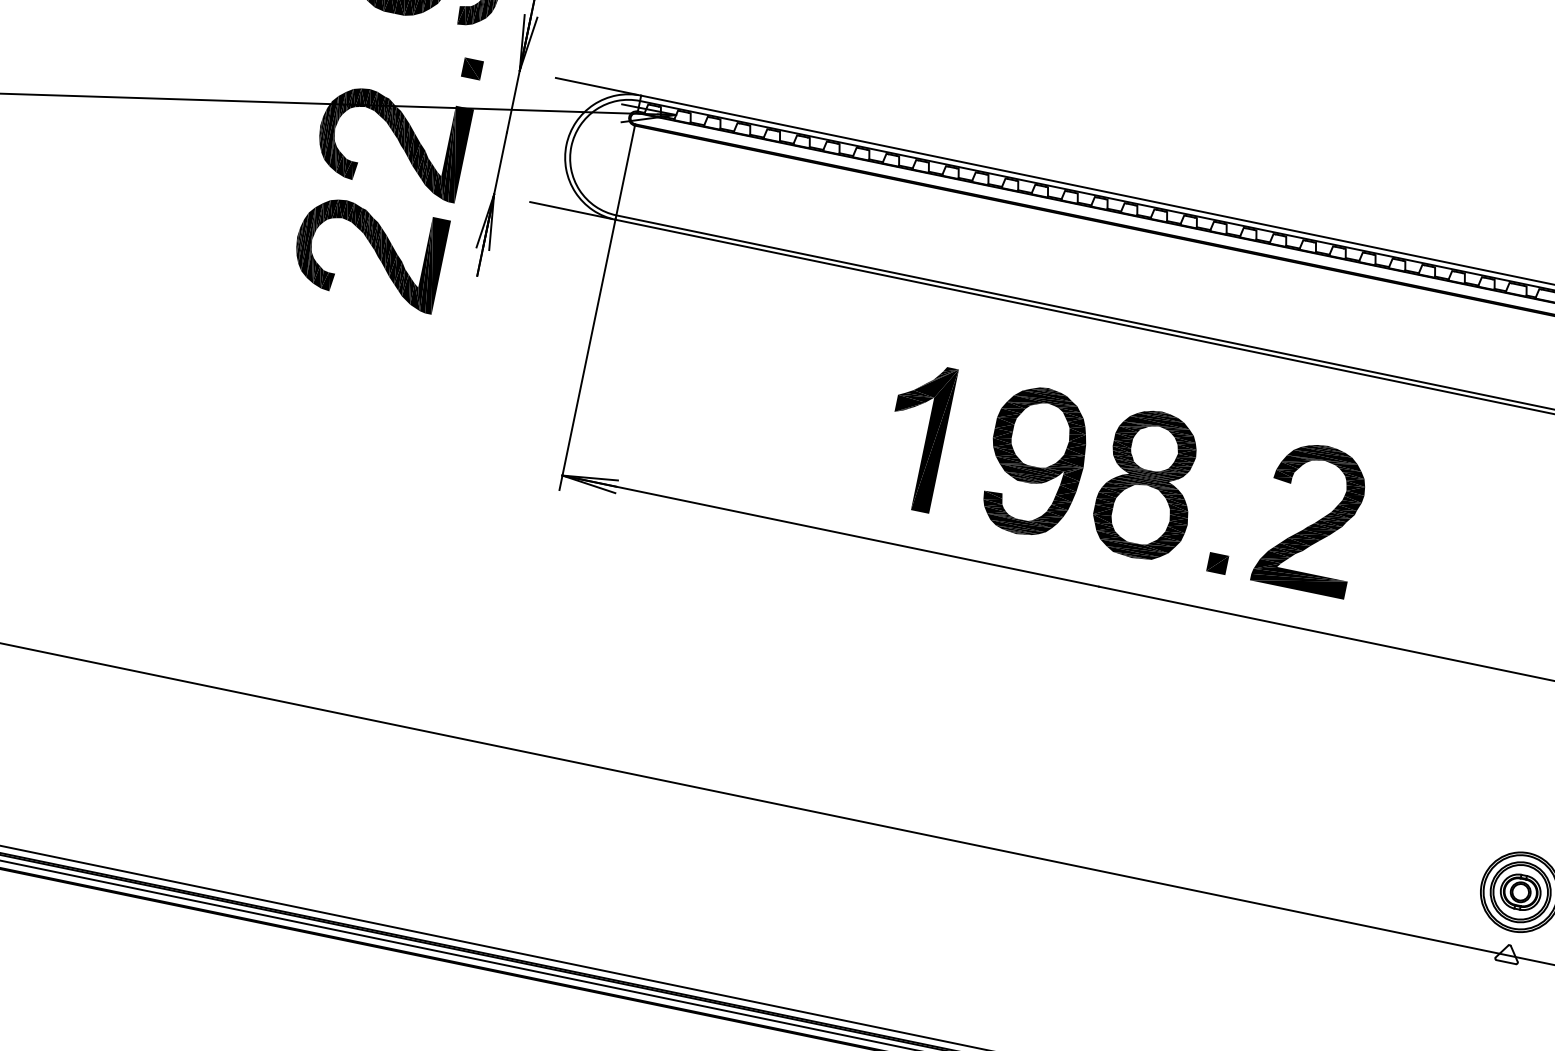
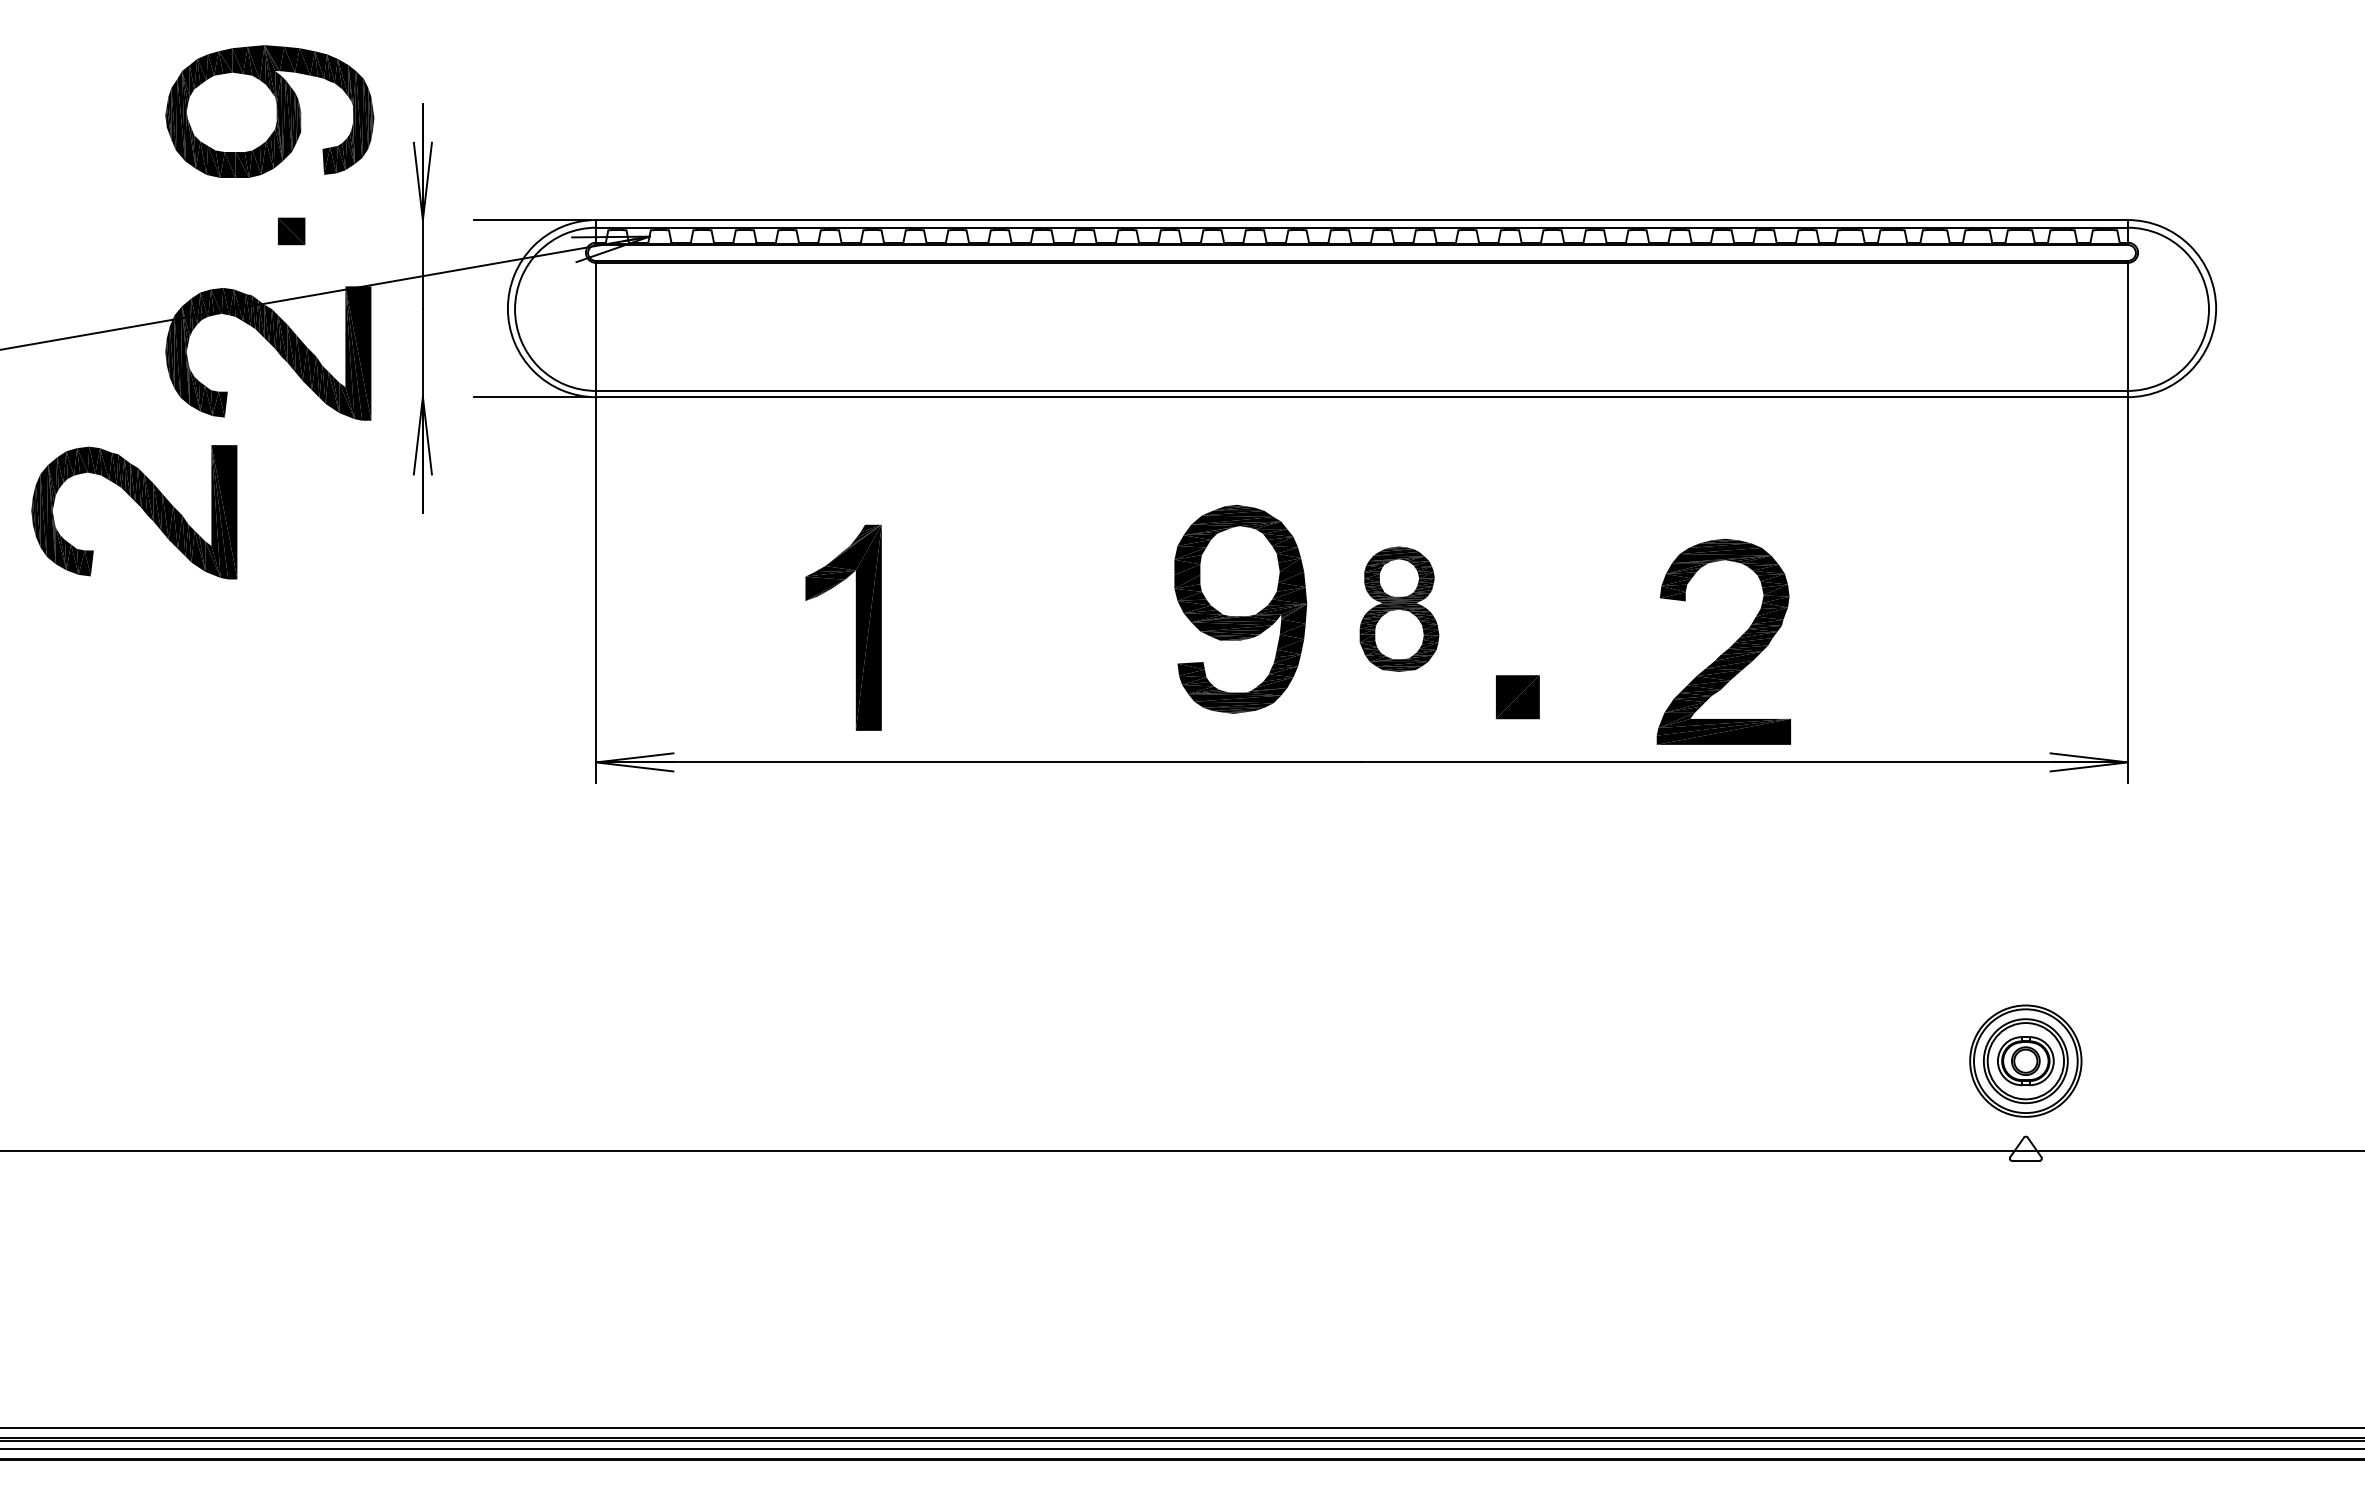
part: (472, 69) -> (291, 231), moved
part: (373, 249) -> (139, 506), moved
part: (925, 437) -> (855, 627), moved
part: (1147, 484) -> (1399, 608), size x0.6
part: (1315, 522) -> (1729, 647), moved
part: (1217, 563) -> (1517, 696), size x1.6

